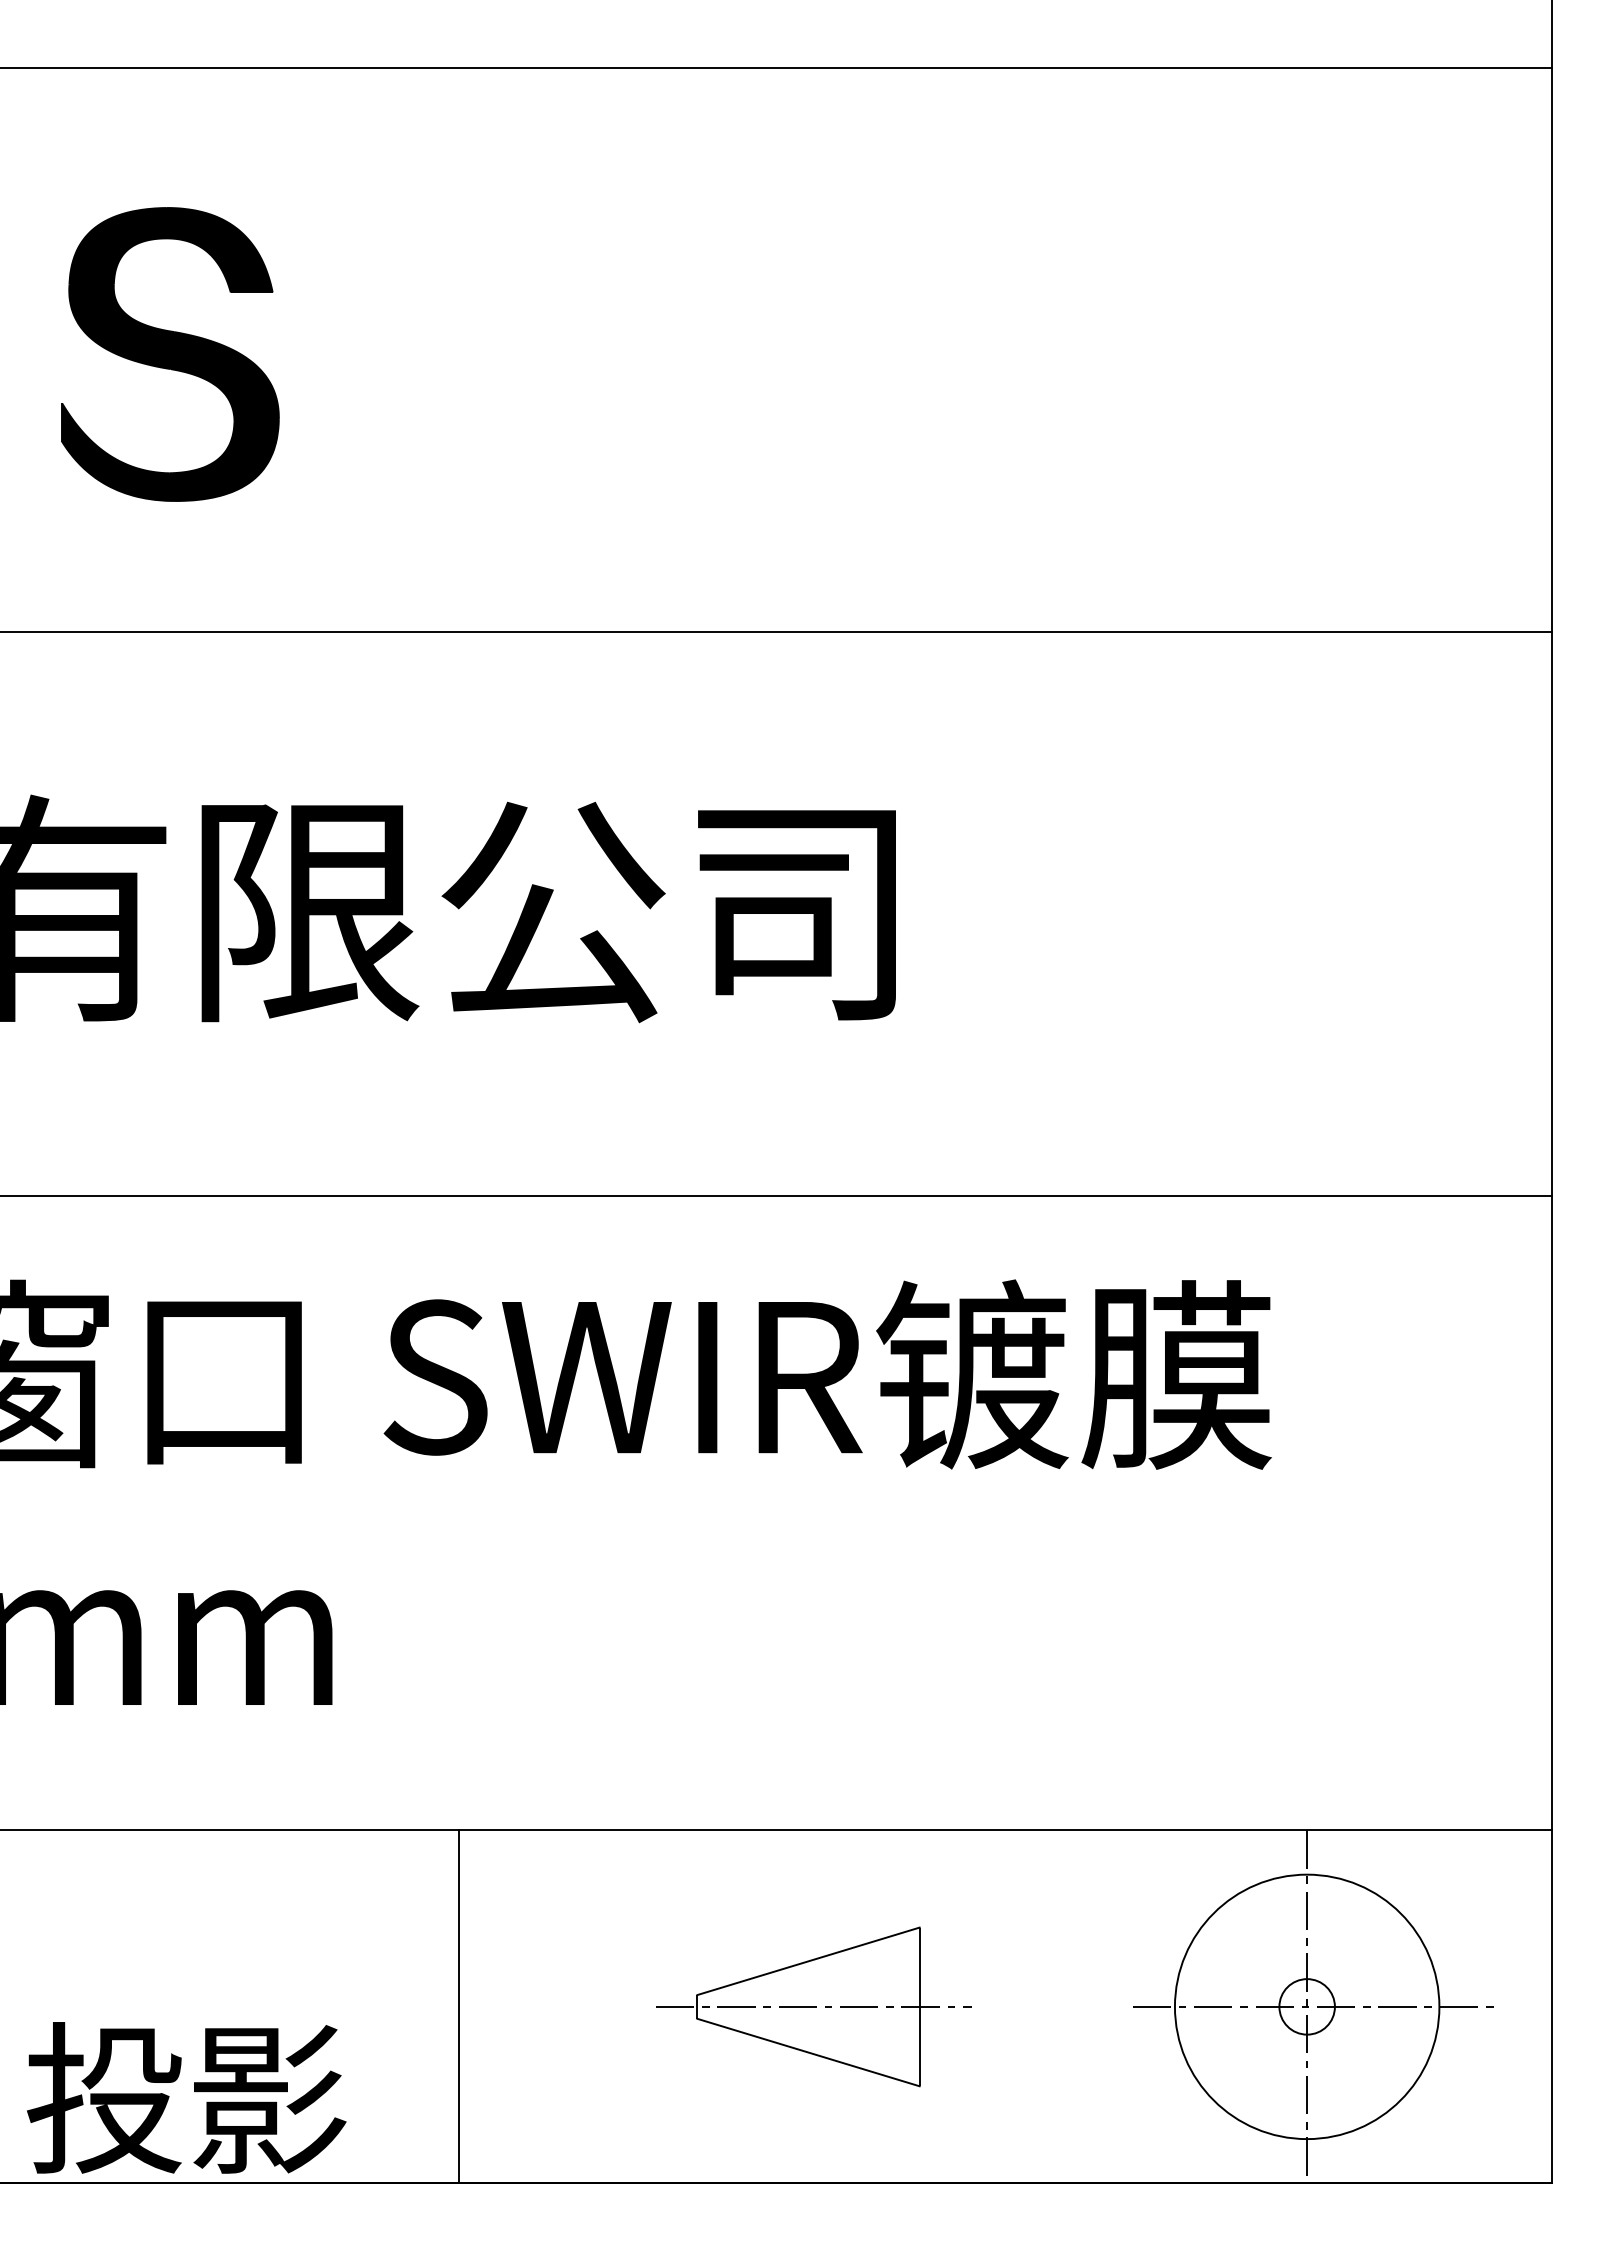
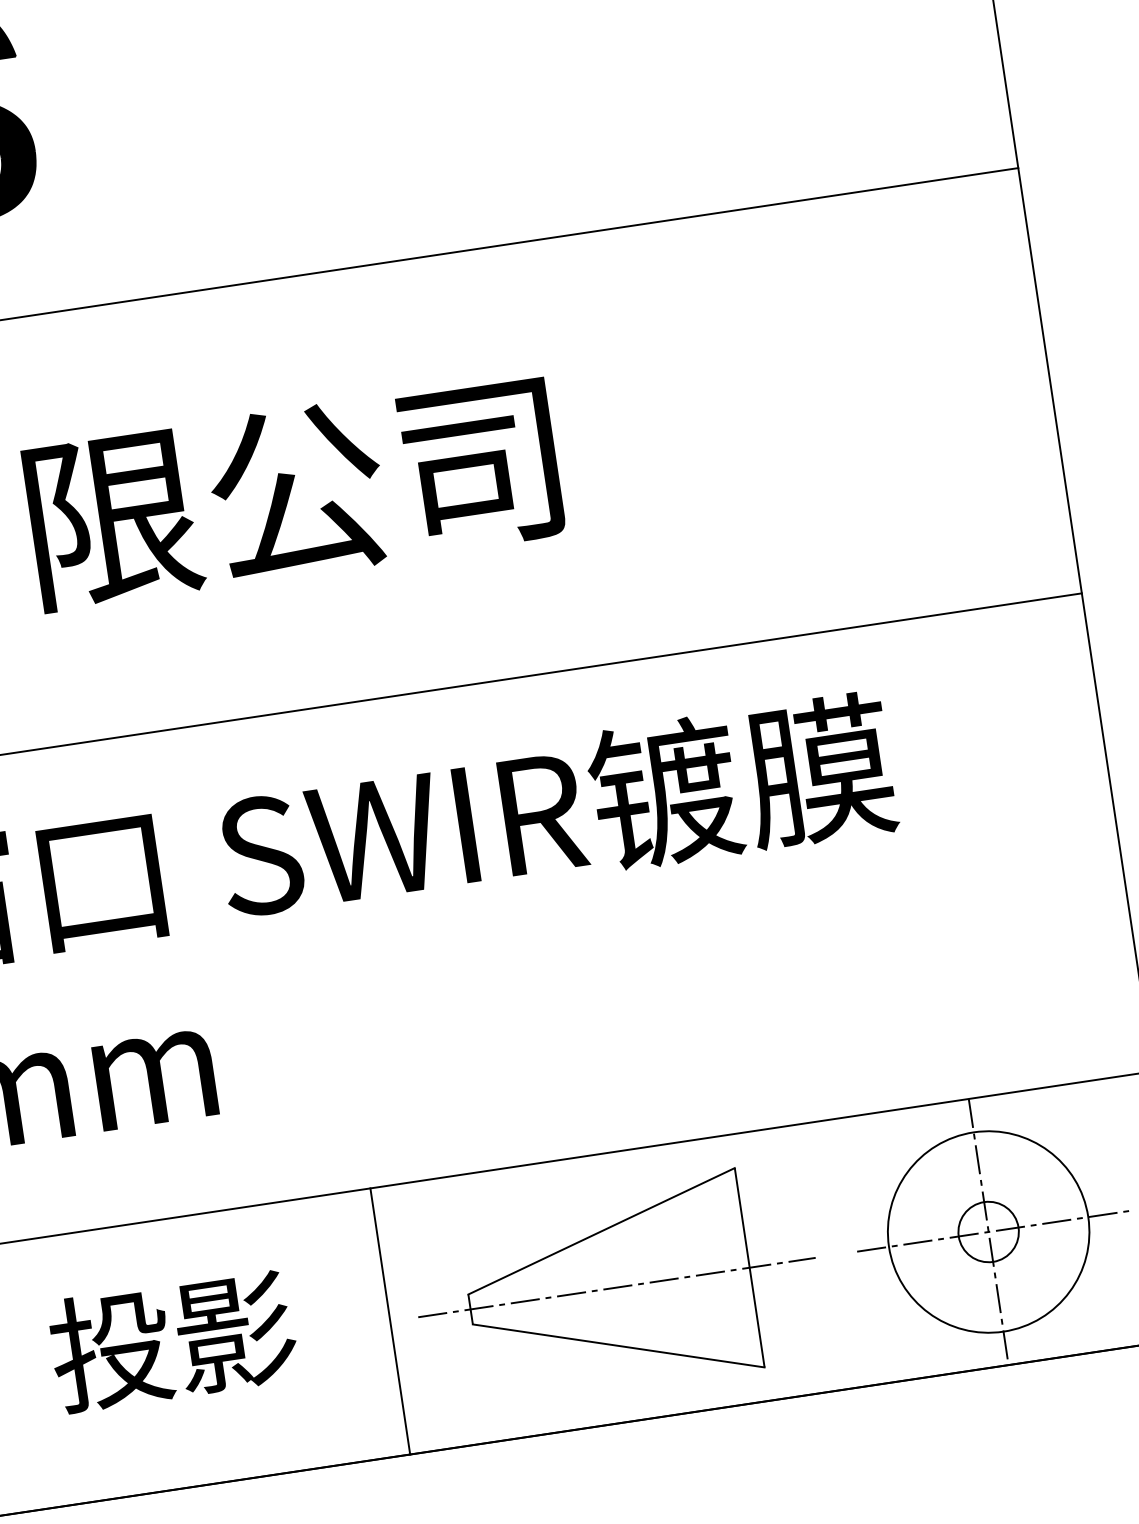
line: (459, 2006) -> (390, 1321), moved
part: (813, 2006) -> (616, 1287), size x1.67
circle: (1306, 2006) -> (988, 1231), size x1.43
text: (186, 2097) -> (173, 1340), moved

